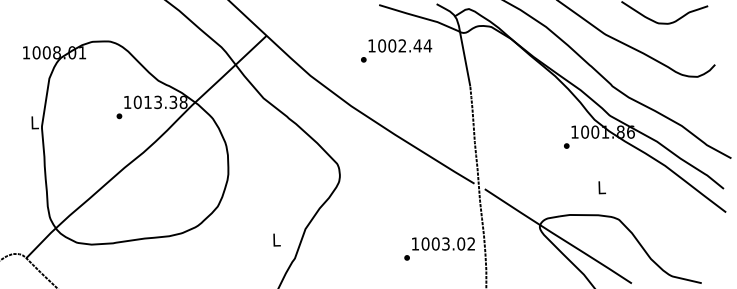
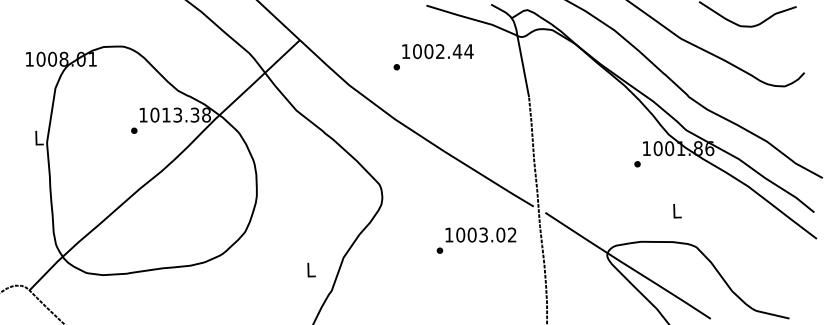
text: (396, 50) -> (433, 56), moved
text: (439, 248) -> (476, 240), moved

